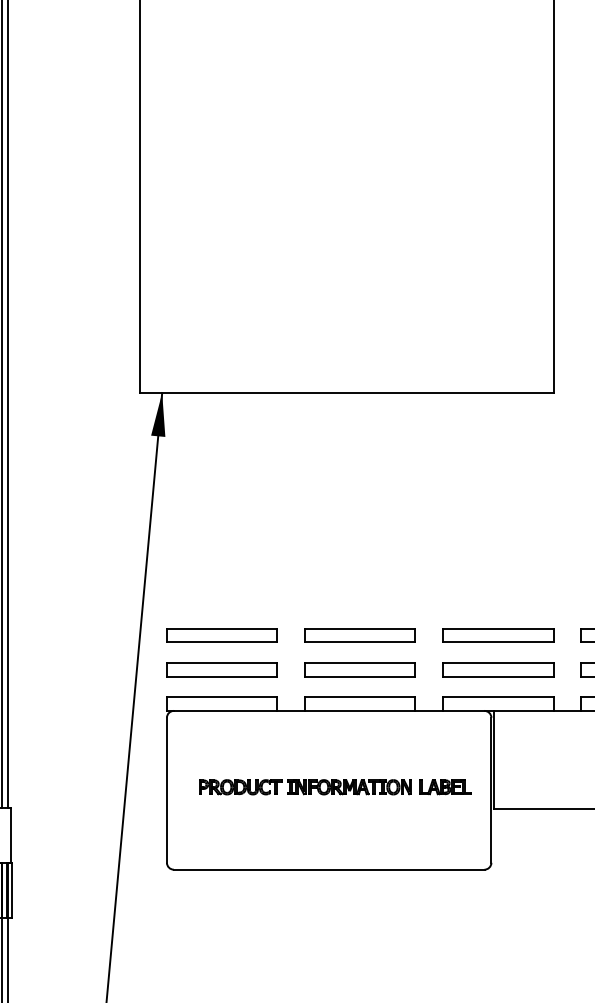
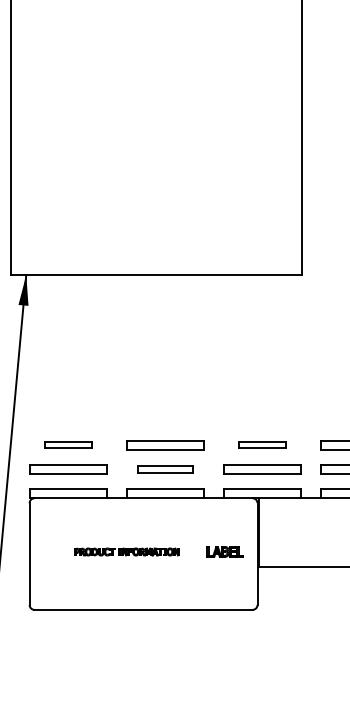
part: (221, 635) -> (67, 445), size x0.6
part: (498, 635) -> (262, 445), size x0.6
part: (359, 669) -> (164, 469), size x0.7
part: (305, 787) -> (126, 552), size x0.7

